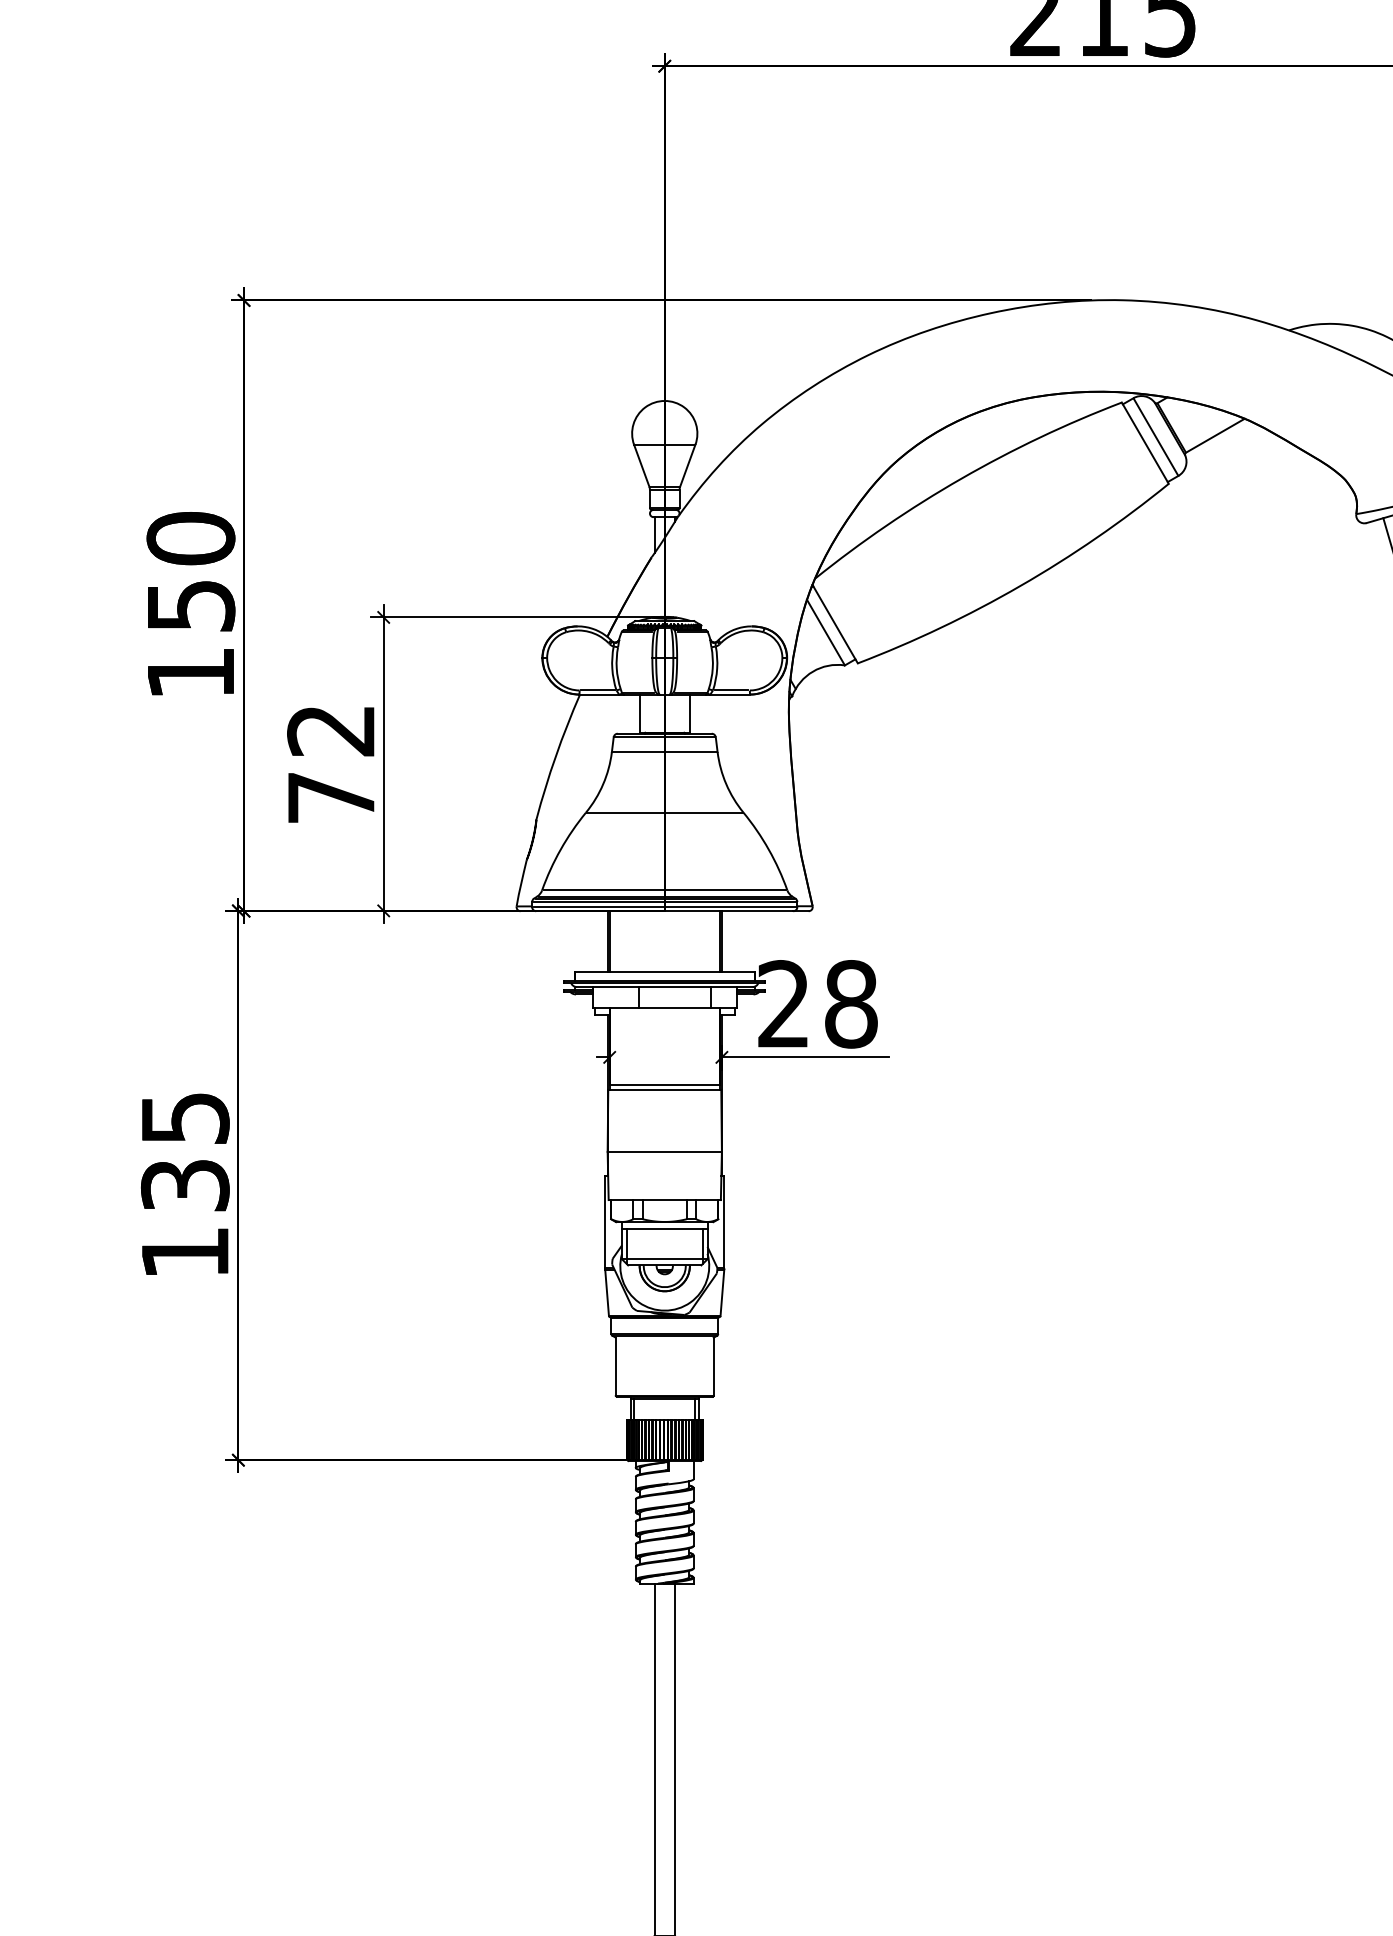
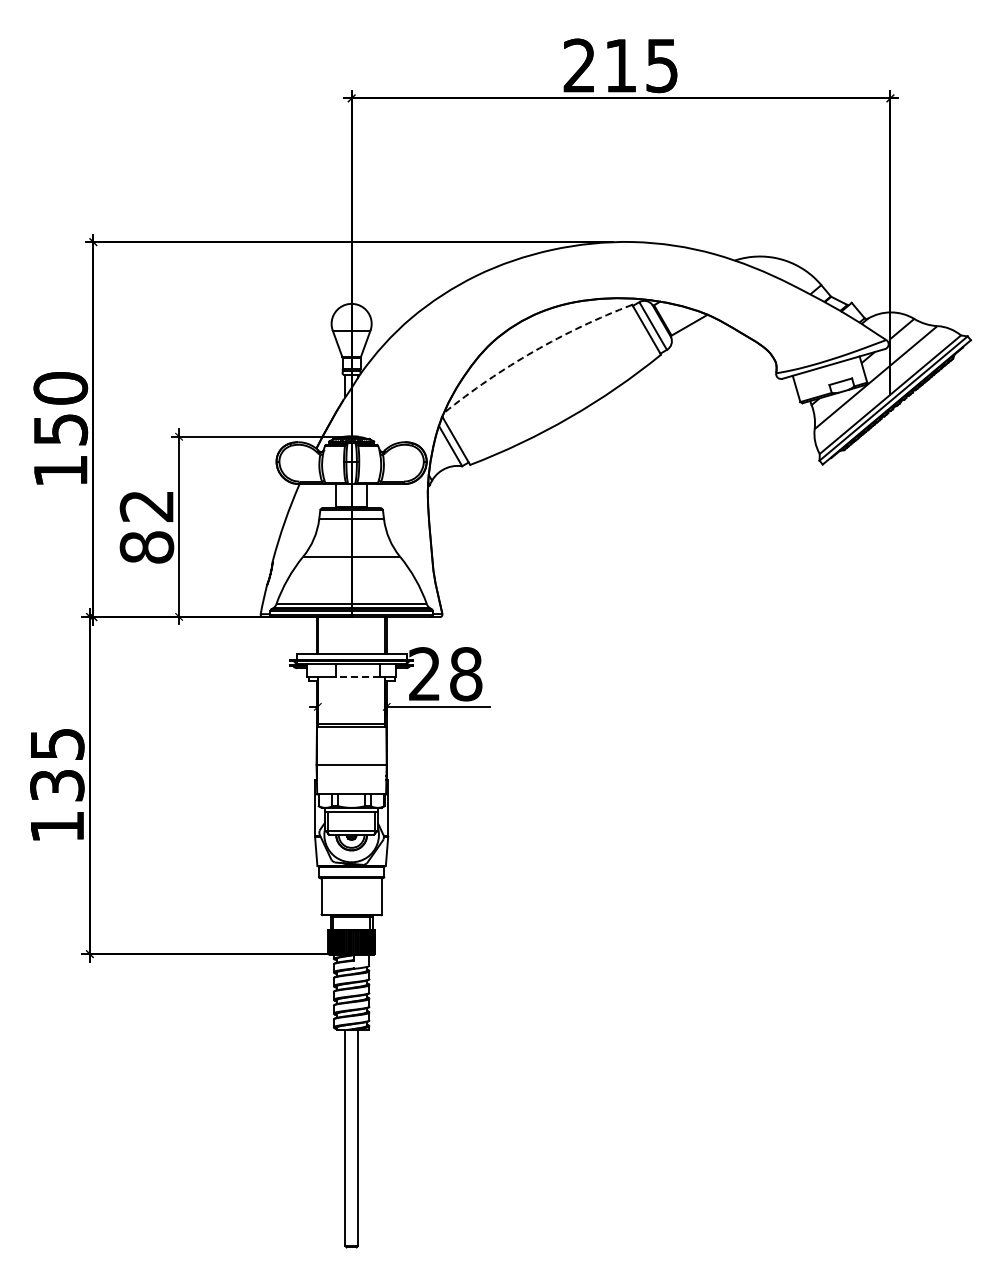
arc: (961, 478) -> (533, 351), solid -> dashed
text: (330, 797) -> (146, 547), 72 -> 82
line: (674, 1007) -> (357, 676), solid -> dashed

